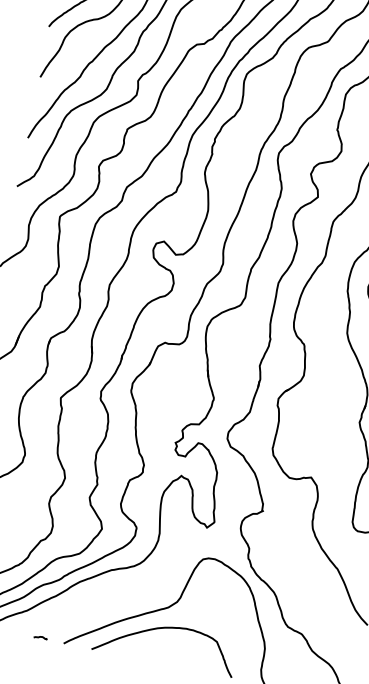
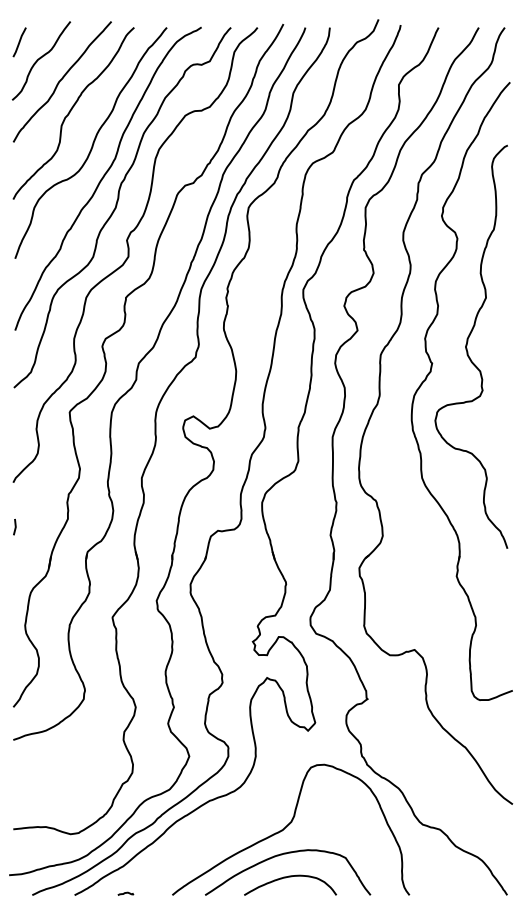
curve: (40, 637) -> (125, 893), moved
curve: (166, 648) -> (290, 877), added

